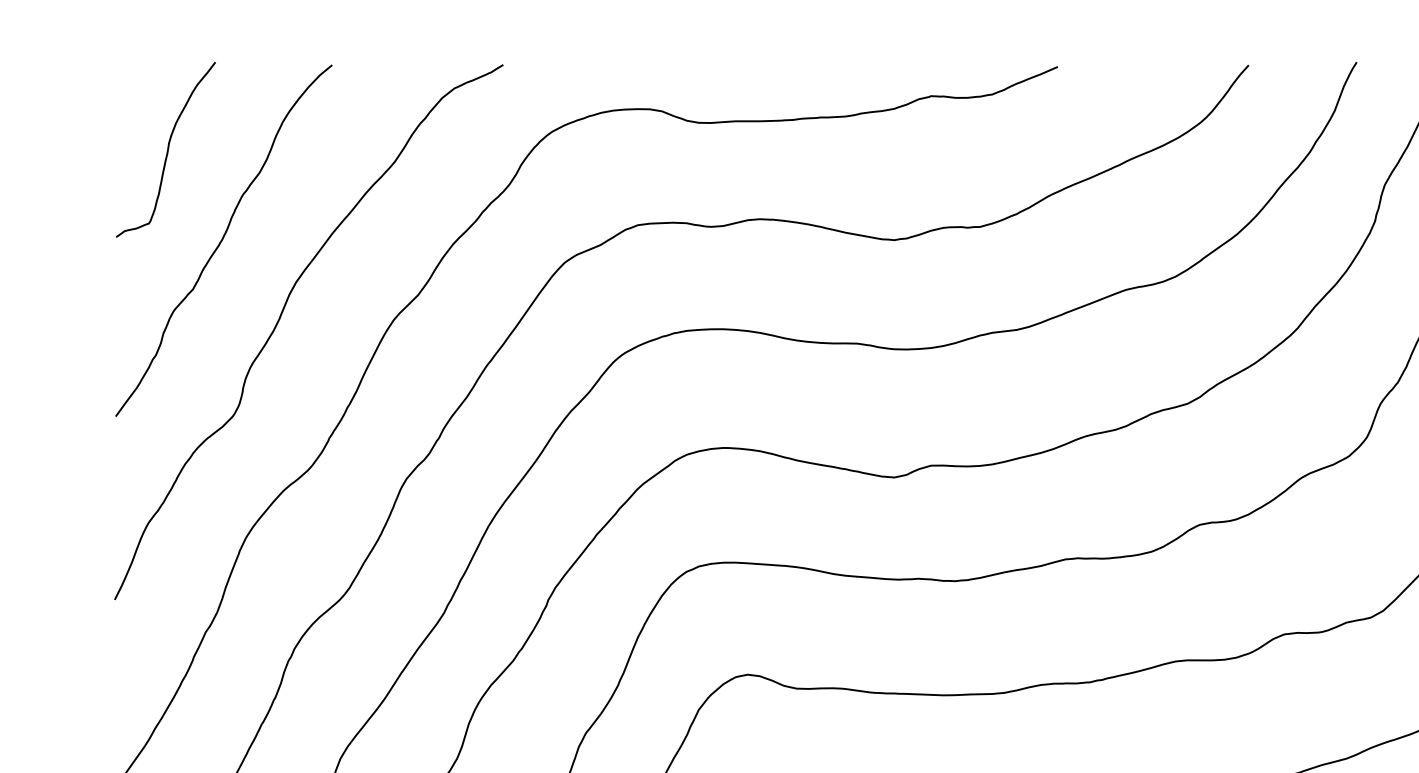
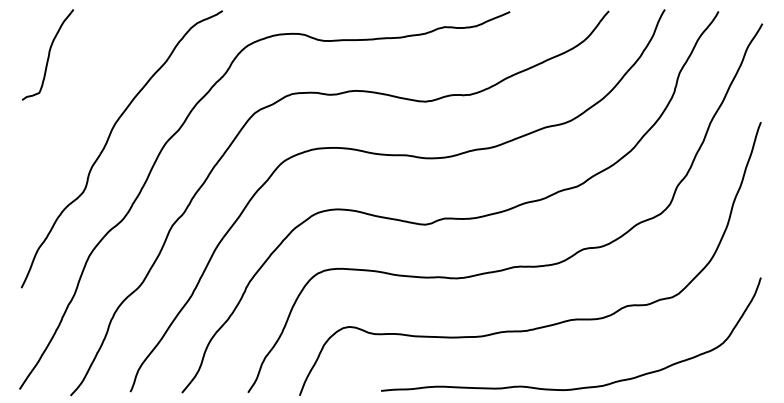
curve: (222, 239) -> (77, 101), removed

